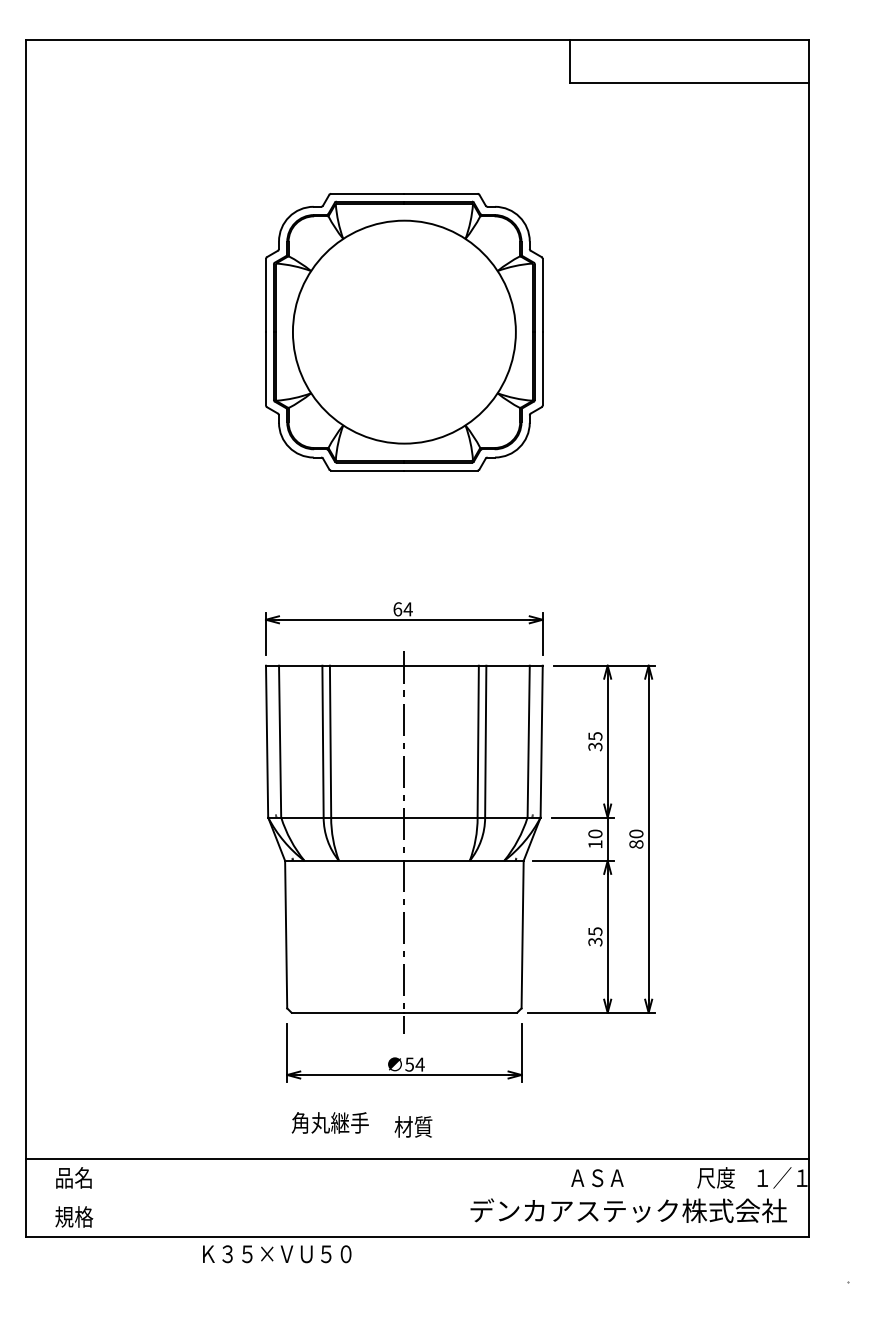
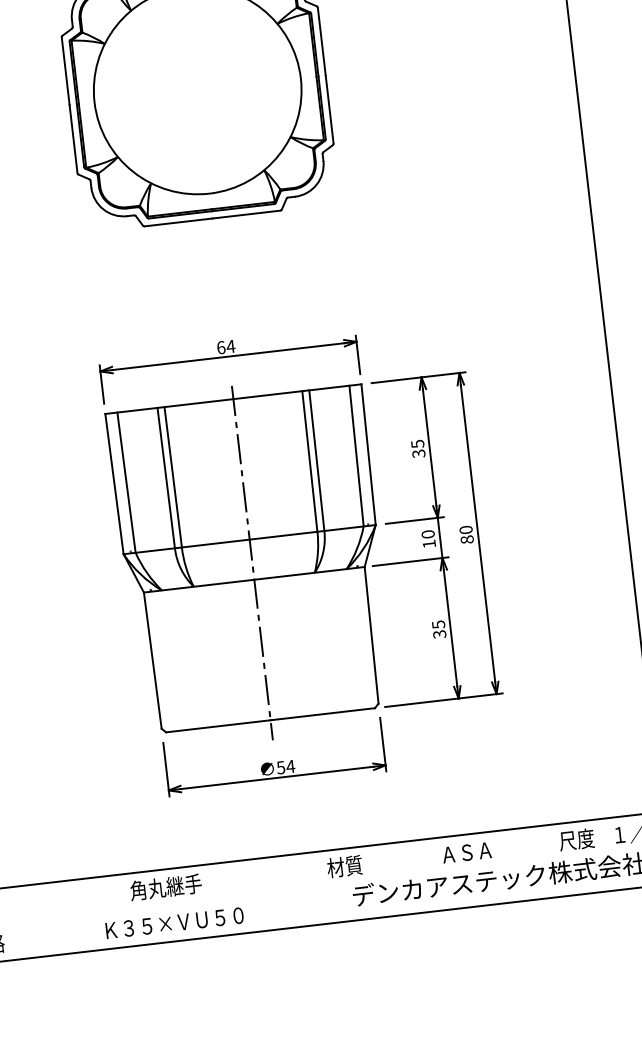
text: (329, 1122) -> (165, 886), moved
text: (413, 1126) -> (344, 866), moved
text: (277, 1254) -> (175, 923), moved

